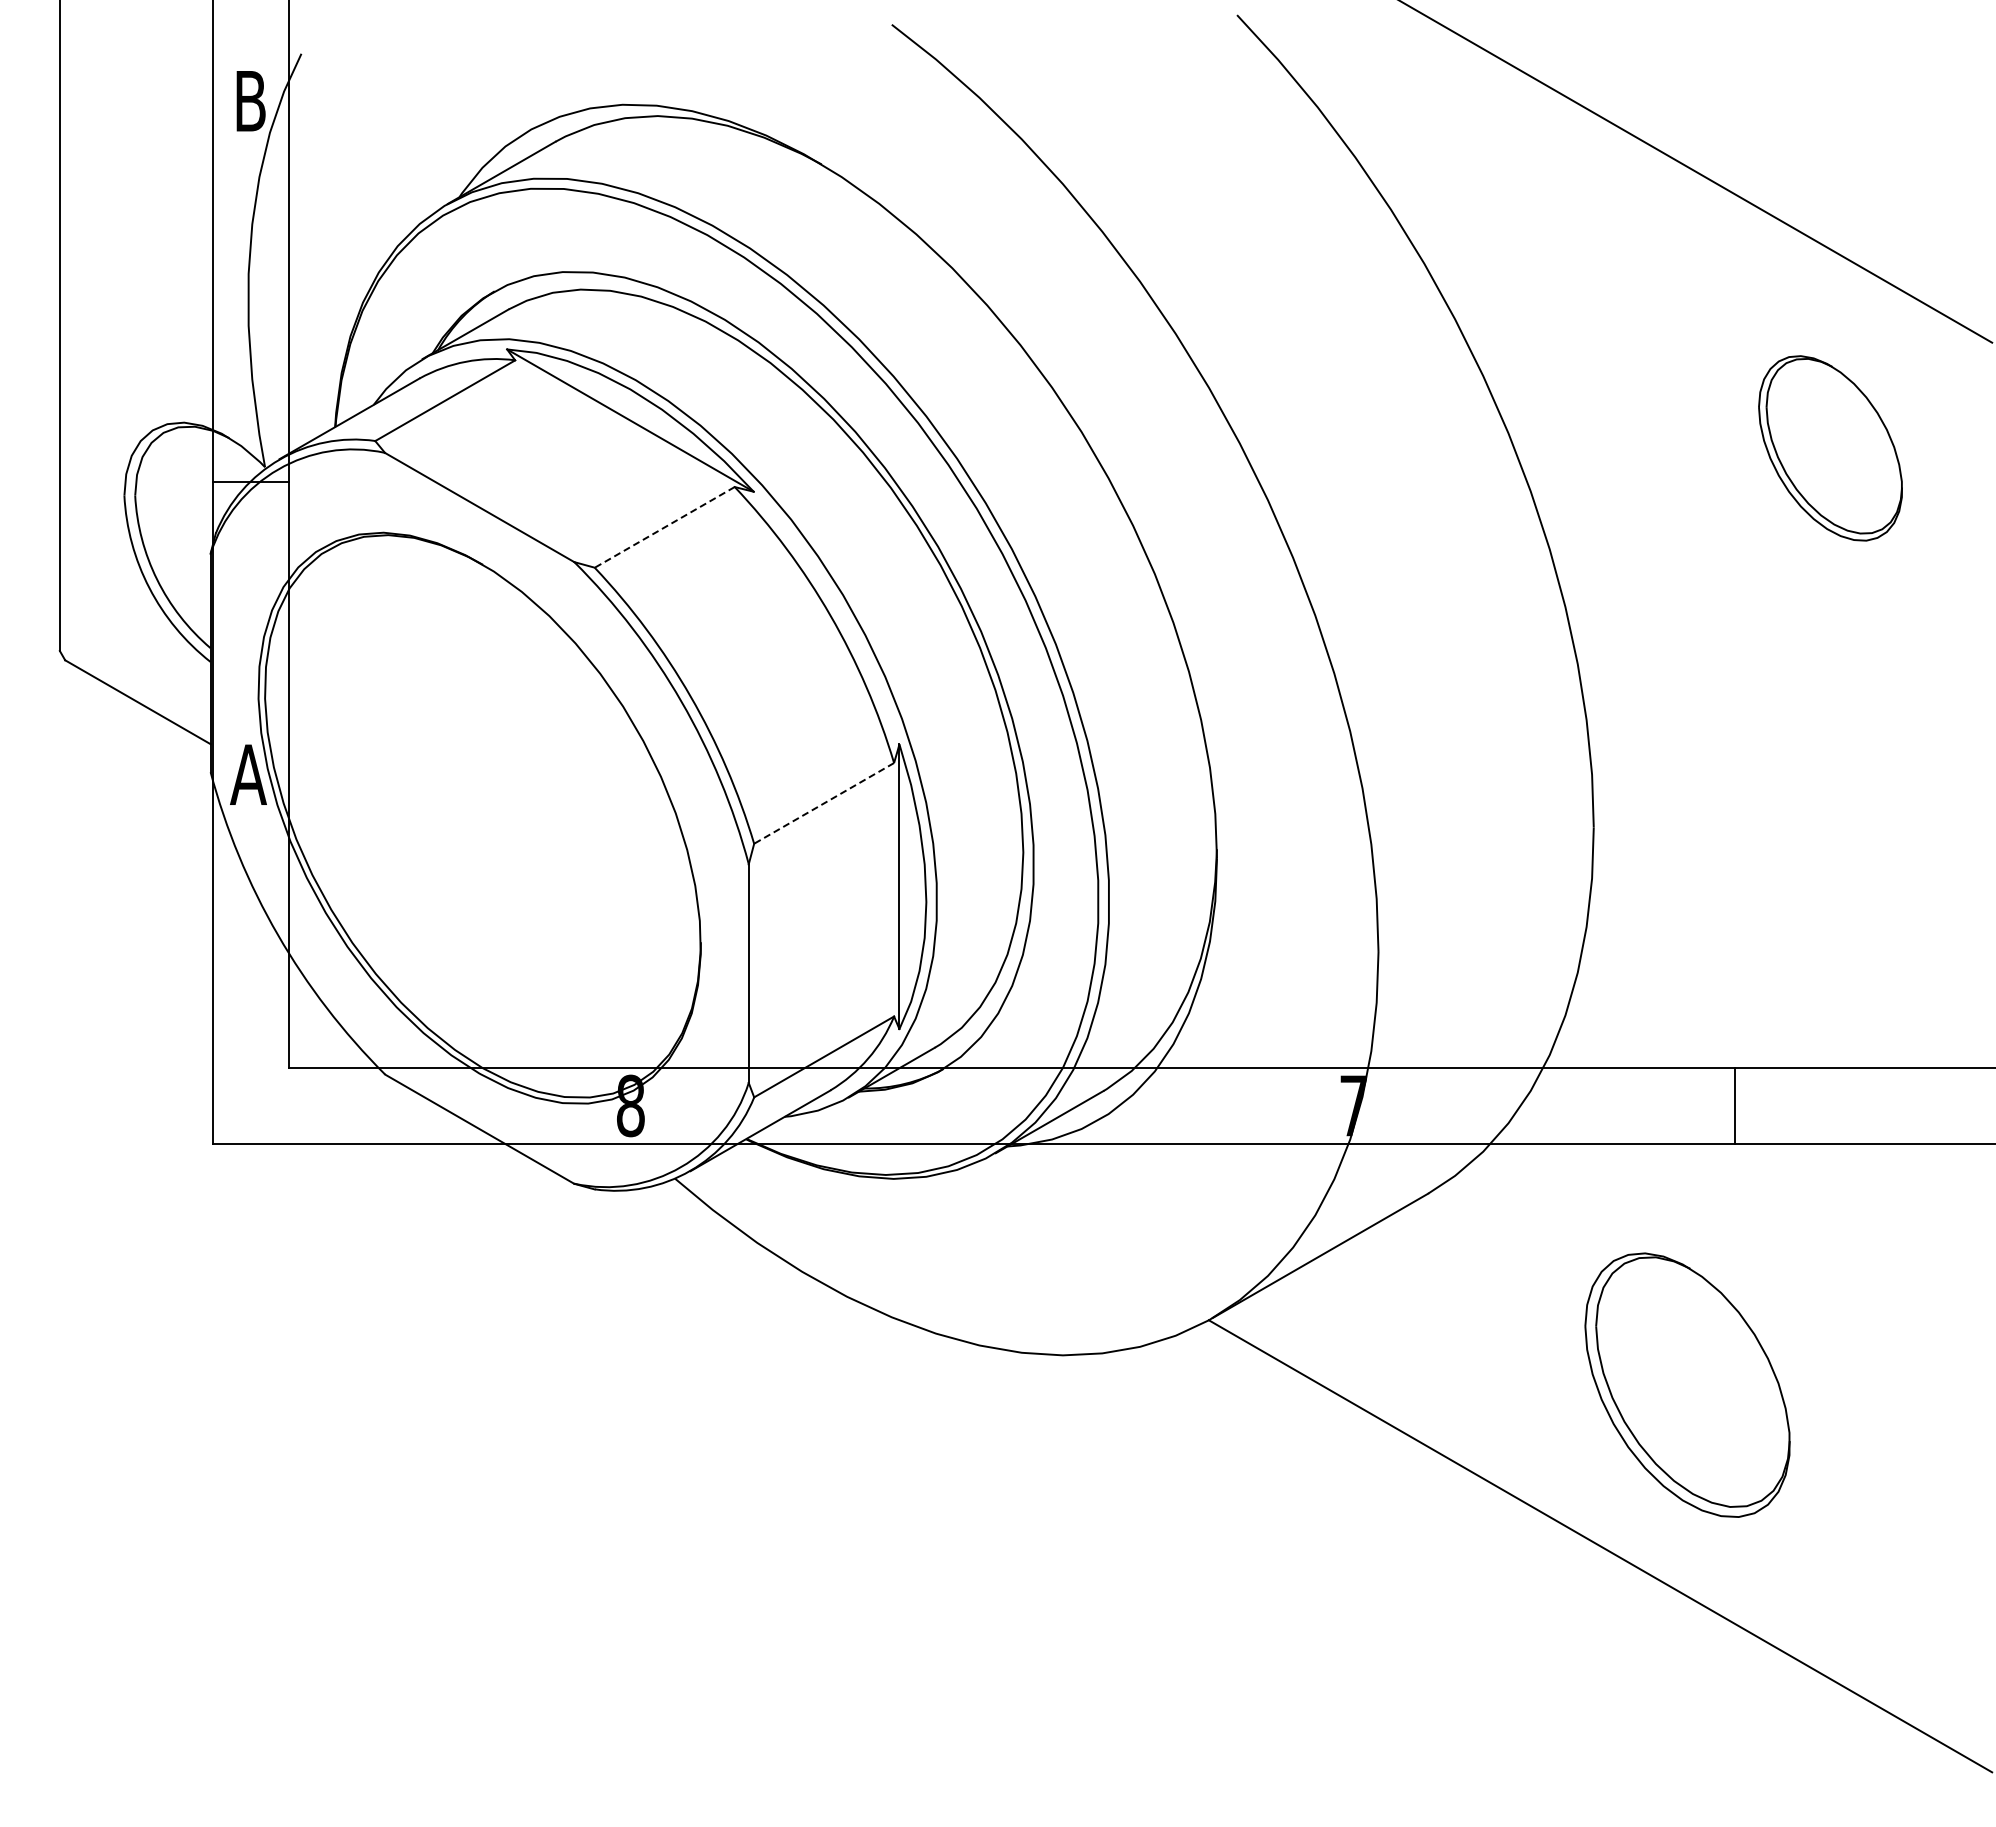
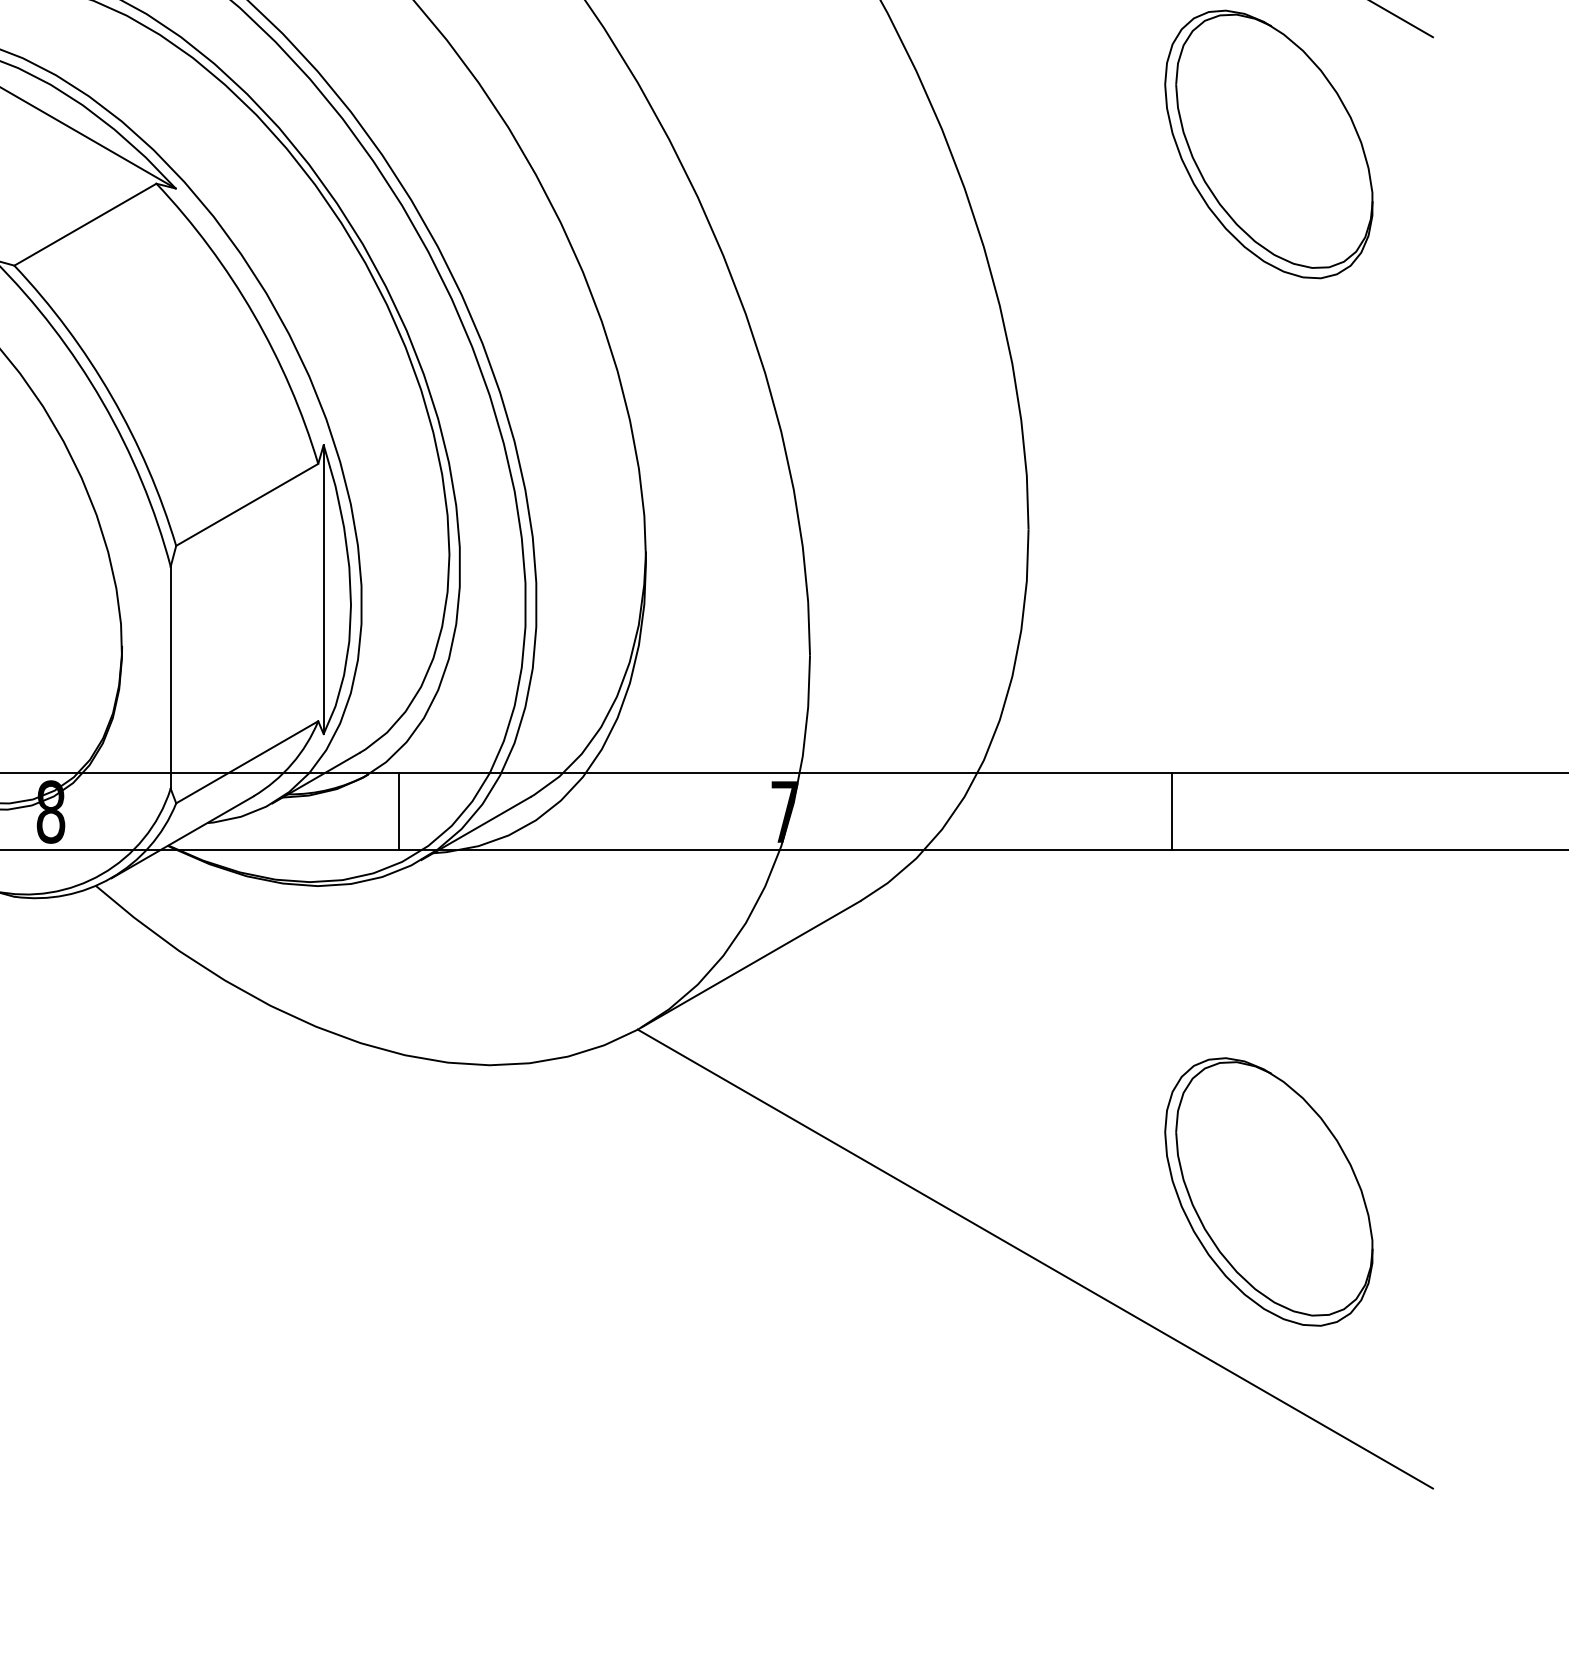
part: (1830, 448) -> (1268, 144), size x1.43
line: (664, 527) -> (85, 224), dashed -> solid
line: (824, 803) -> (247, 505), dashed -> solid
line: (974, 1105) -> (399, 811), added
part: (1687, 1384) -> (1268, 1191), moved

